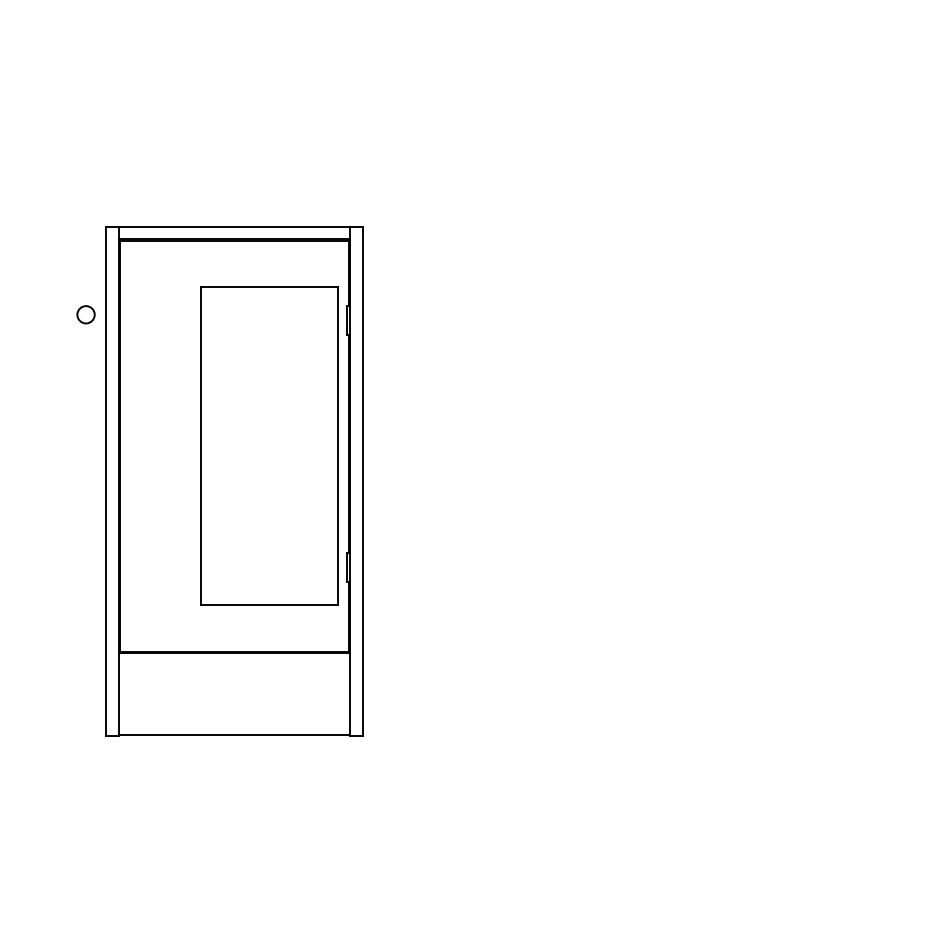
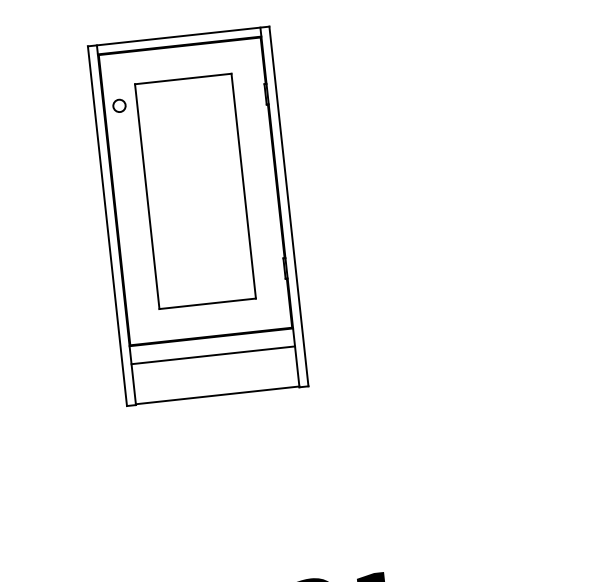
circle: (85, 314) -> (119, 105), moved
part: (269, 445) -> (195, 191), moved
line: (234, 678) -> (213, 355), added

